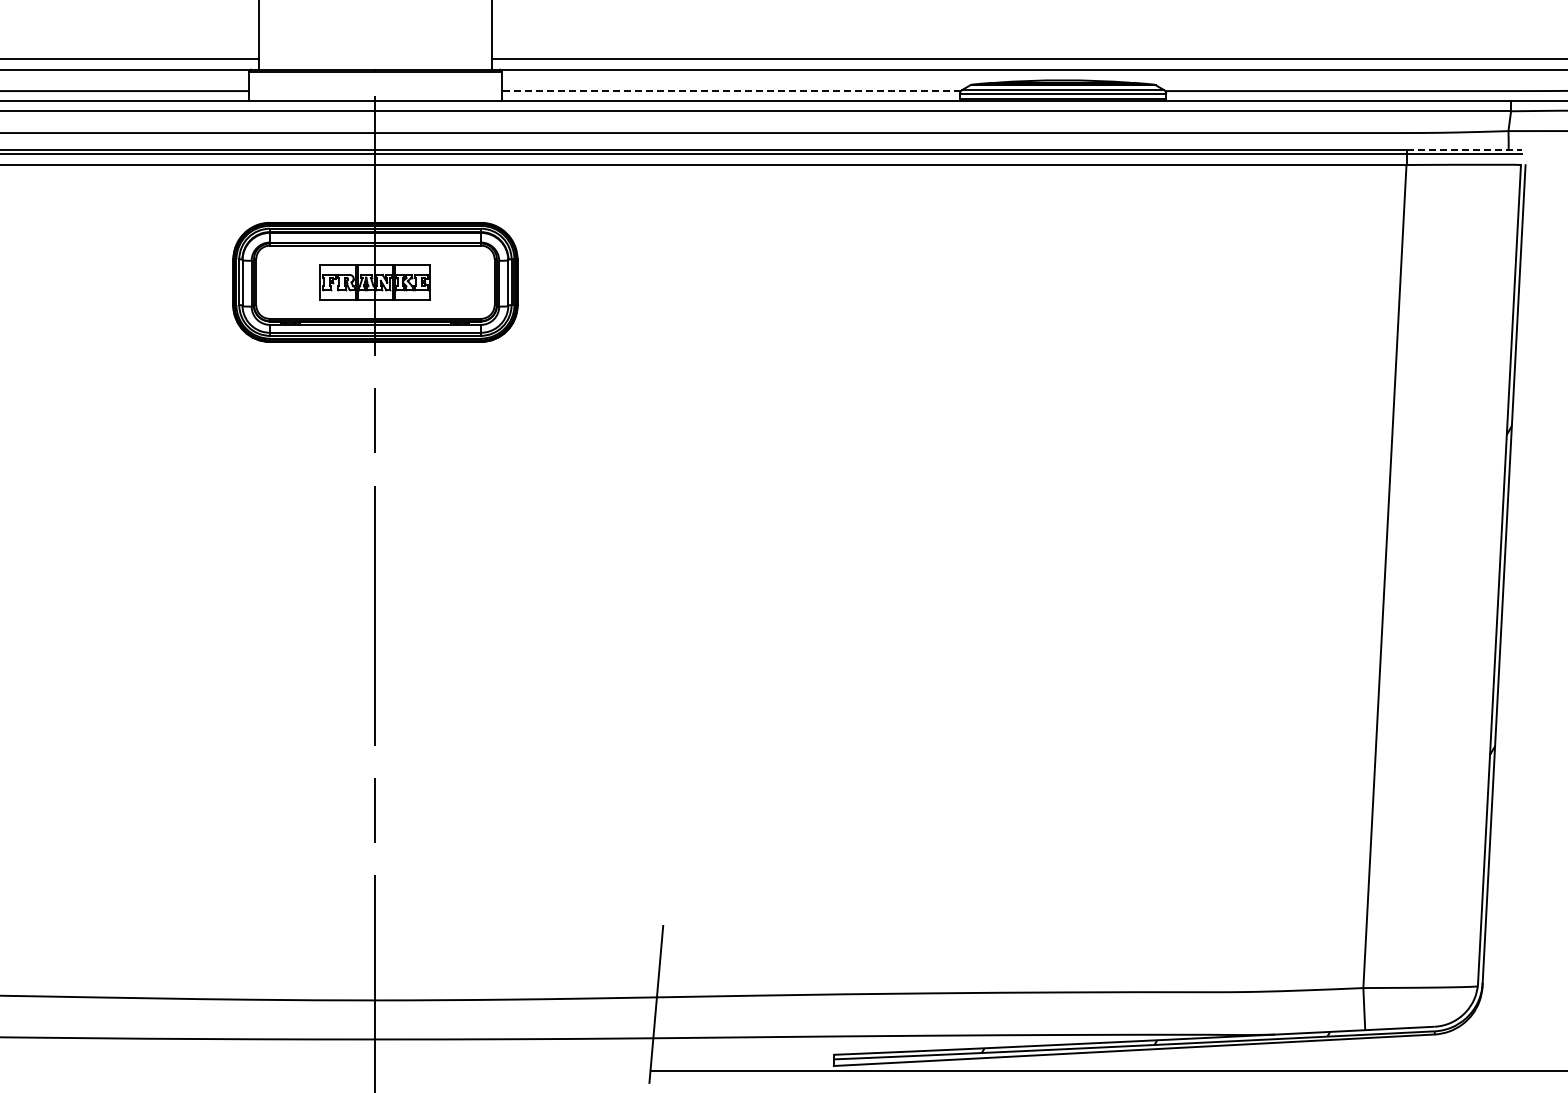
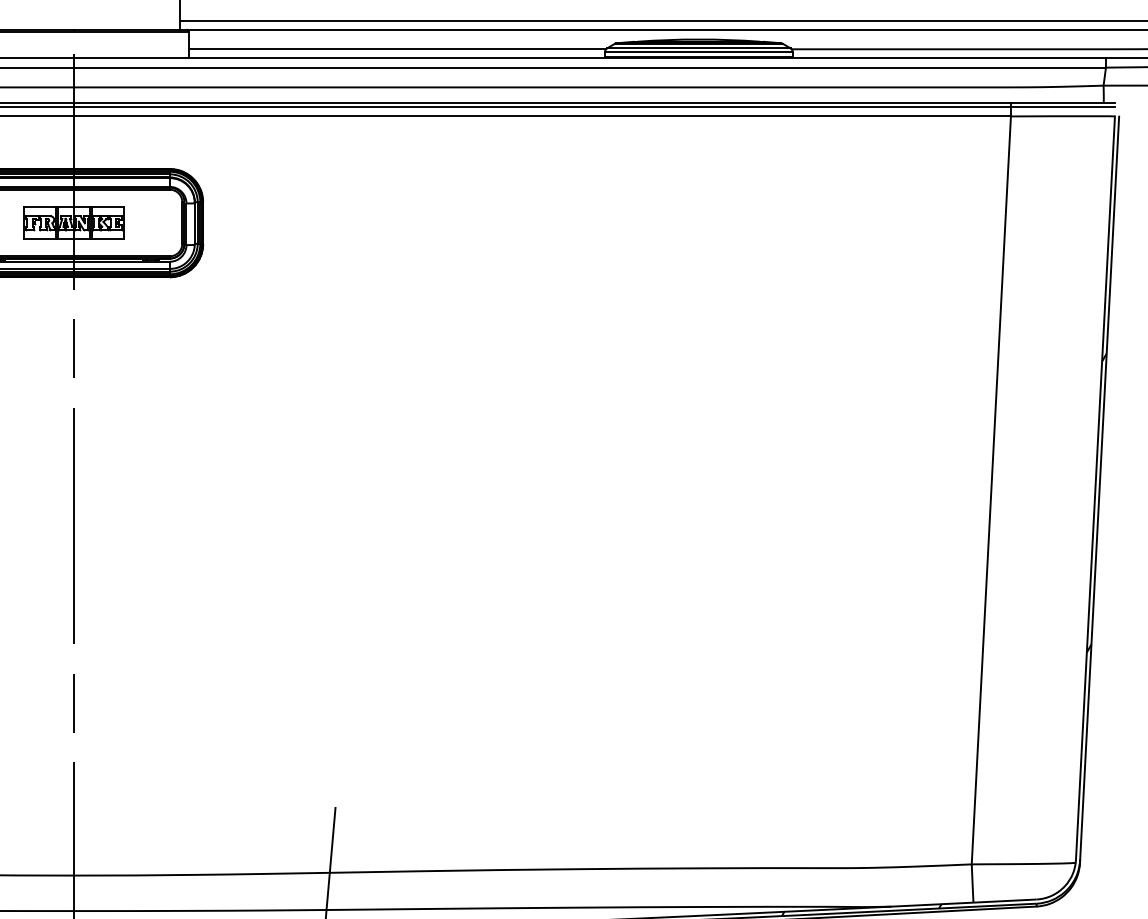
line: (731, 91) -> (397, 49), dashed -> solid
line: (1464, 149) -> (1063, 102), dashed -> solid

